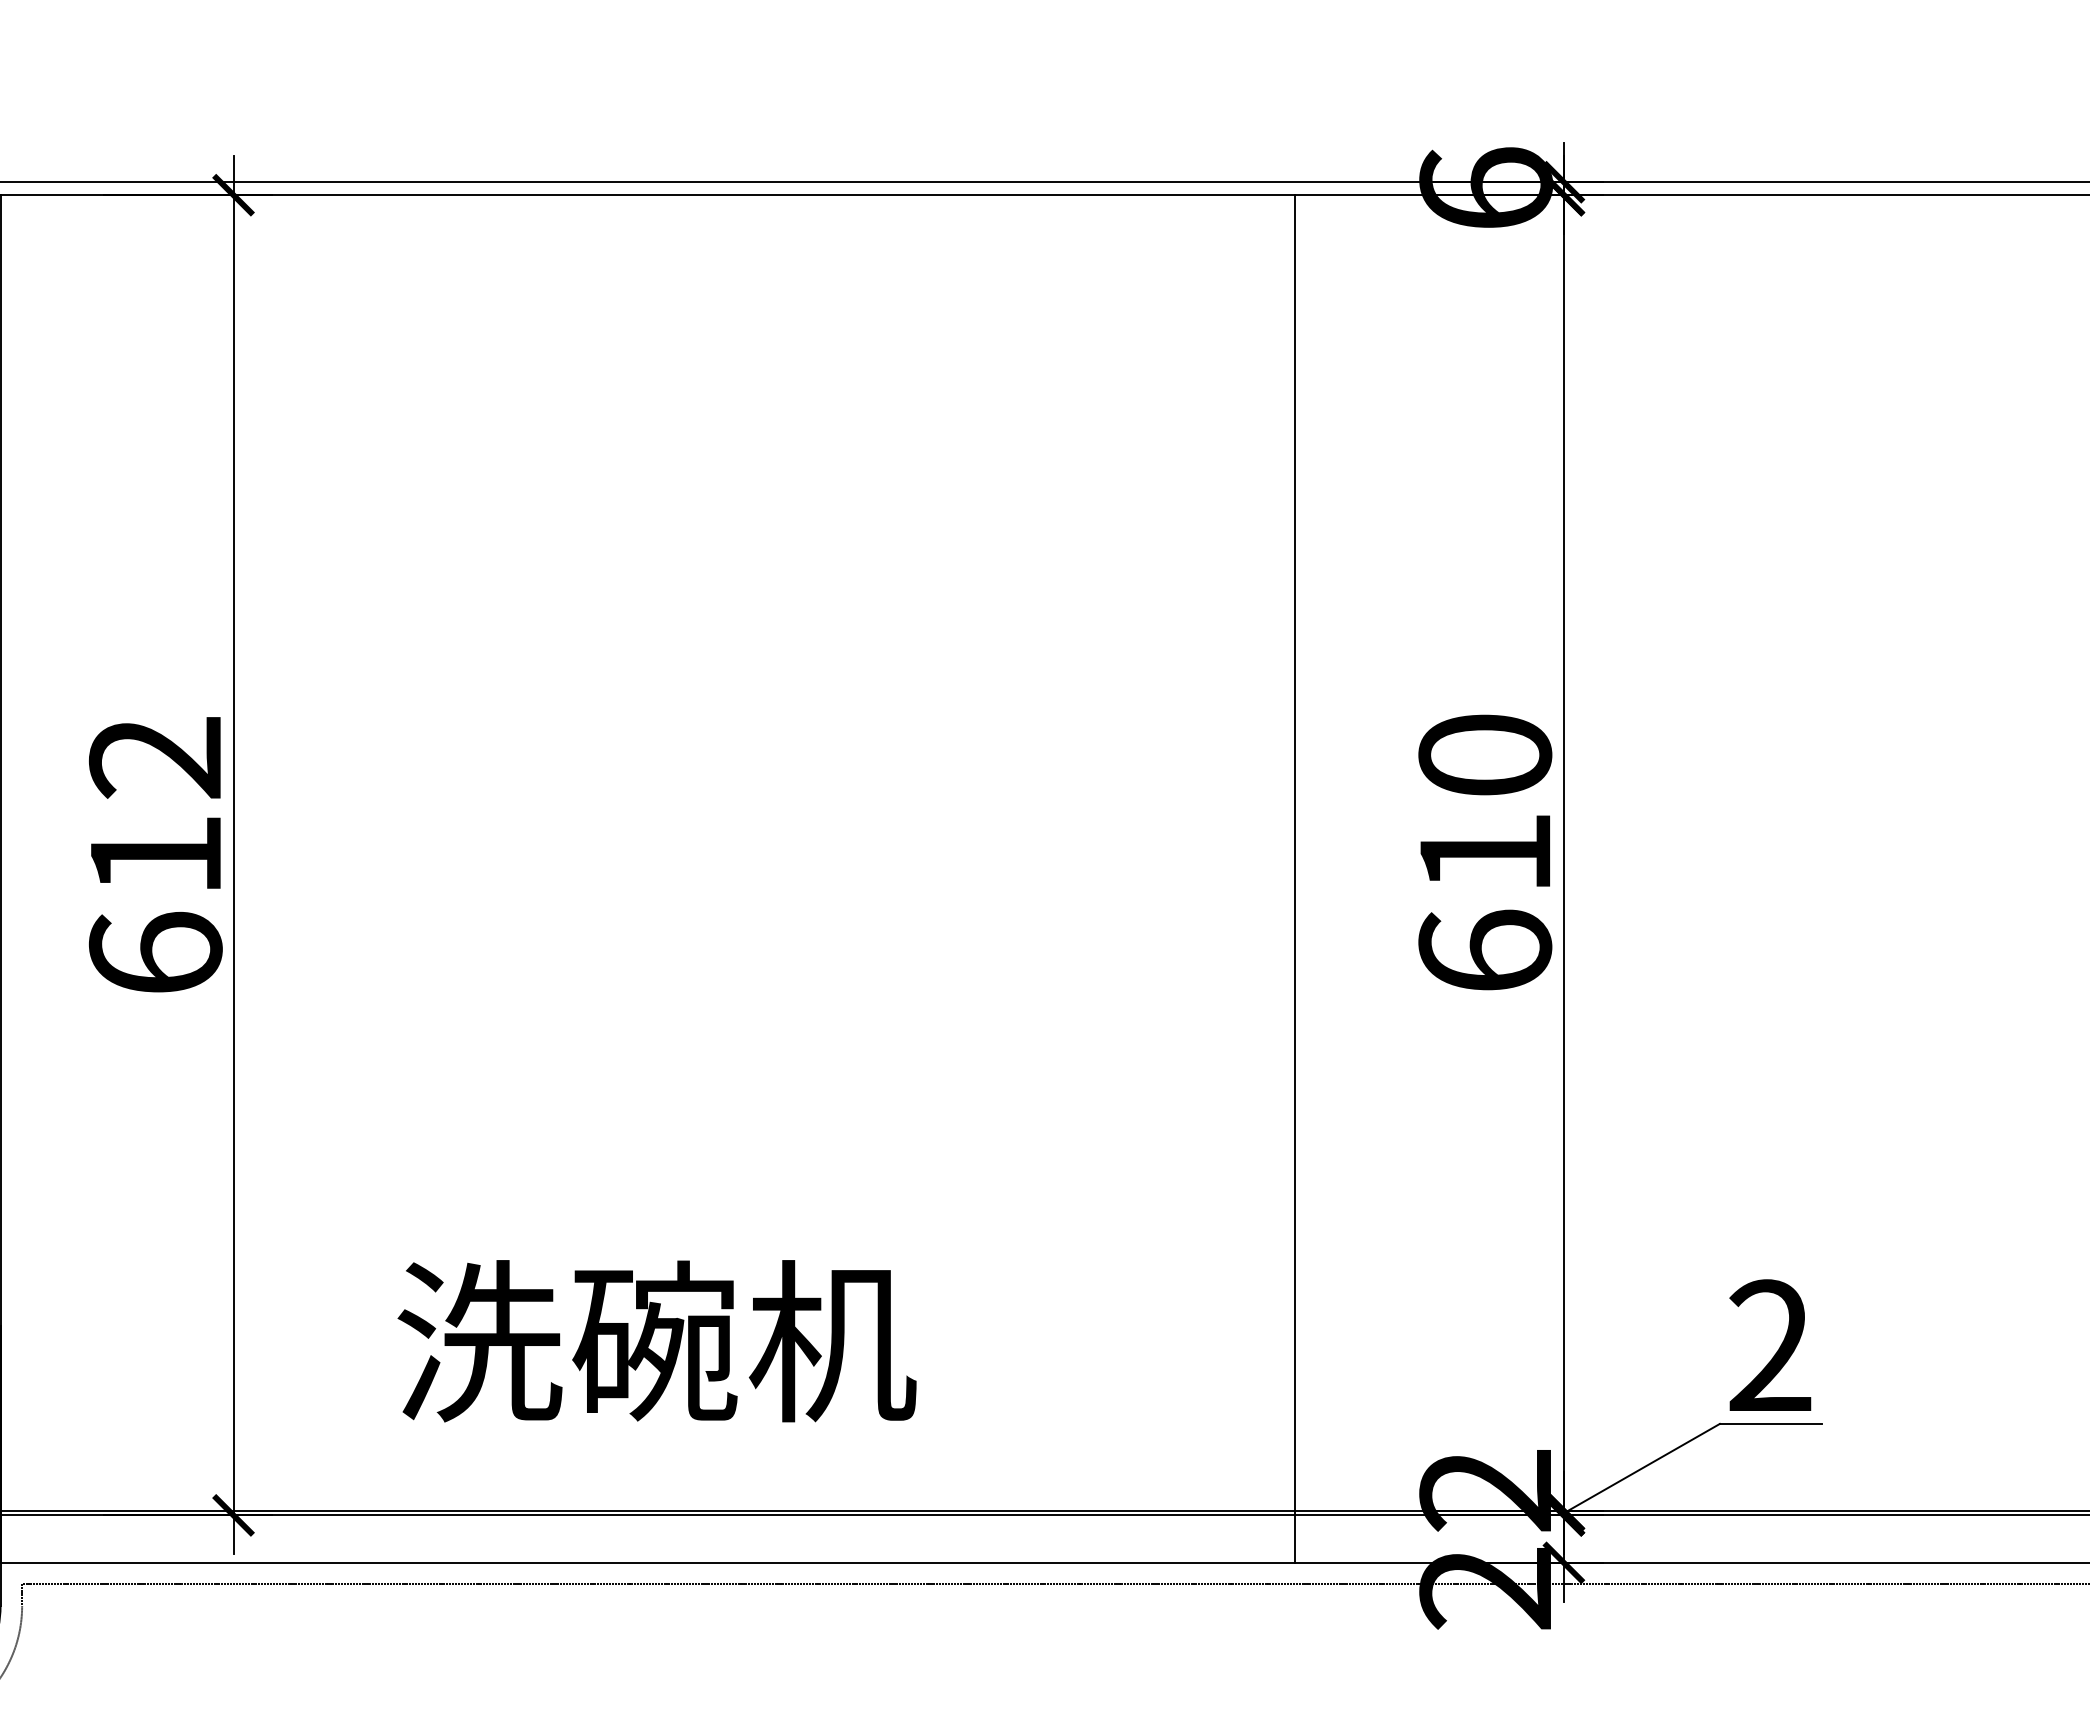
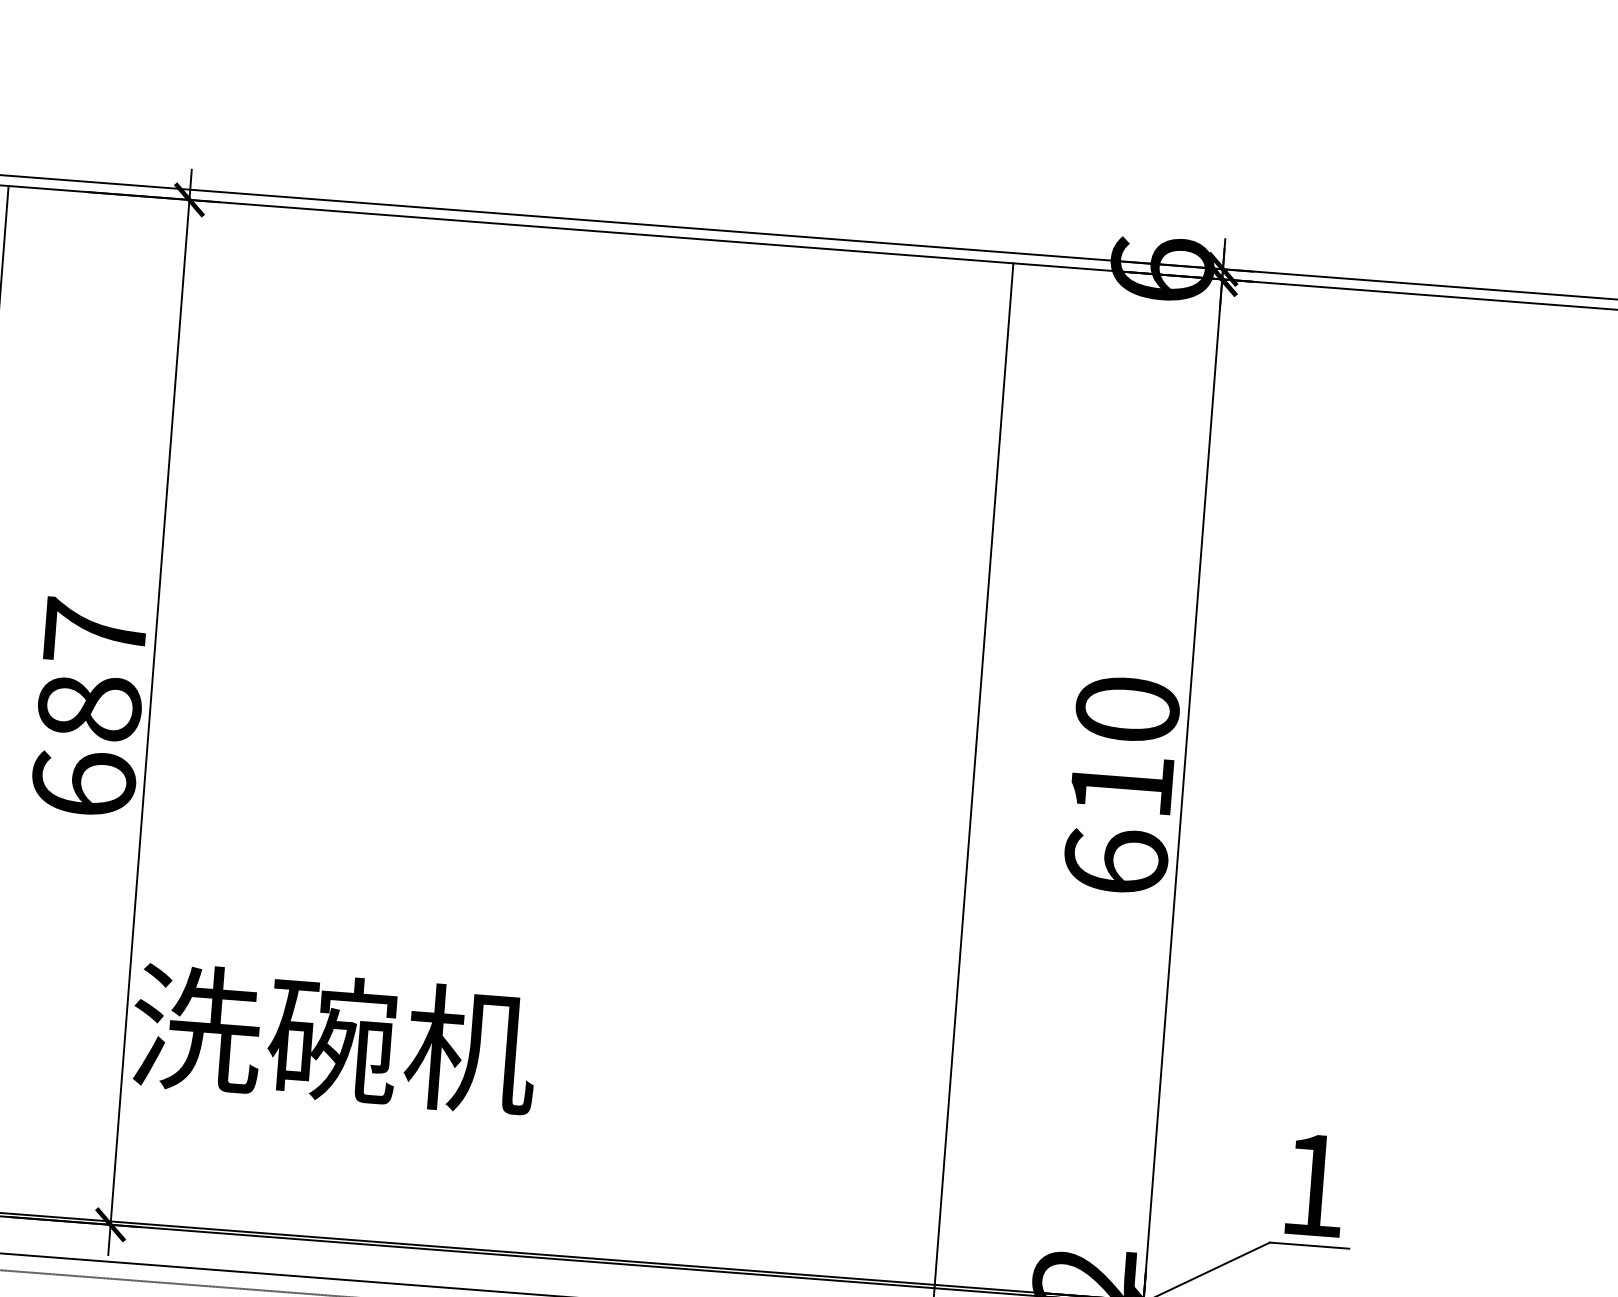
text: (155, 806) -> (92, 669), 612 -> 687
text: (656, 1341) -> (334, 1039), moved
text: (1770, 1344) -> (1313, 1183), 2 -> 1

